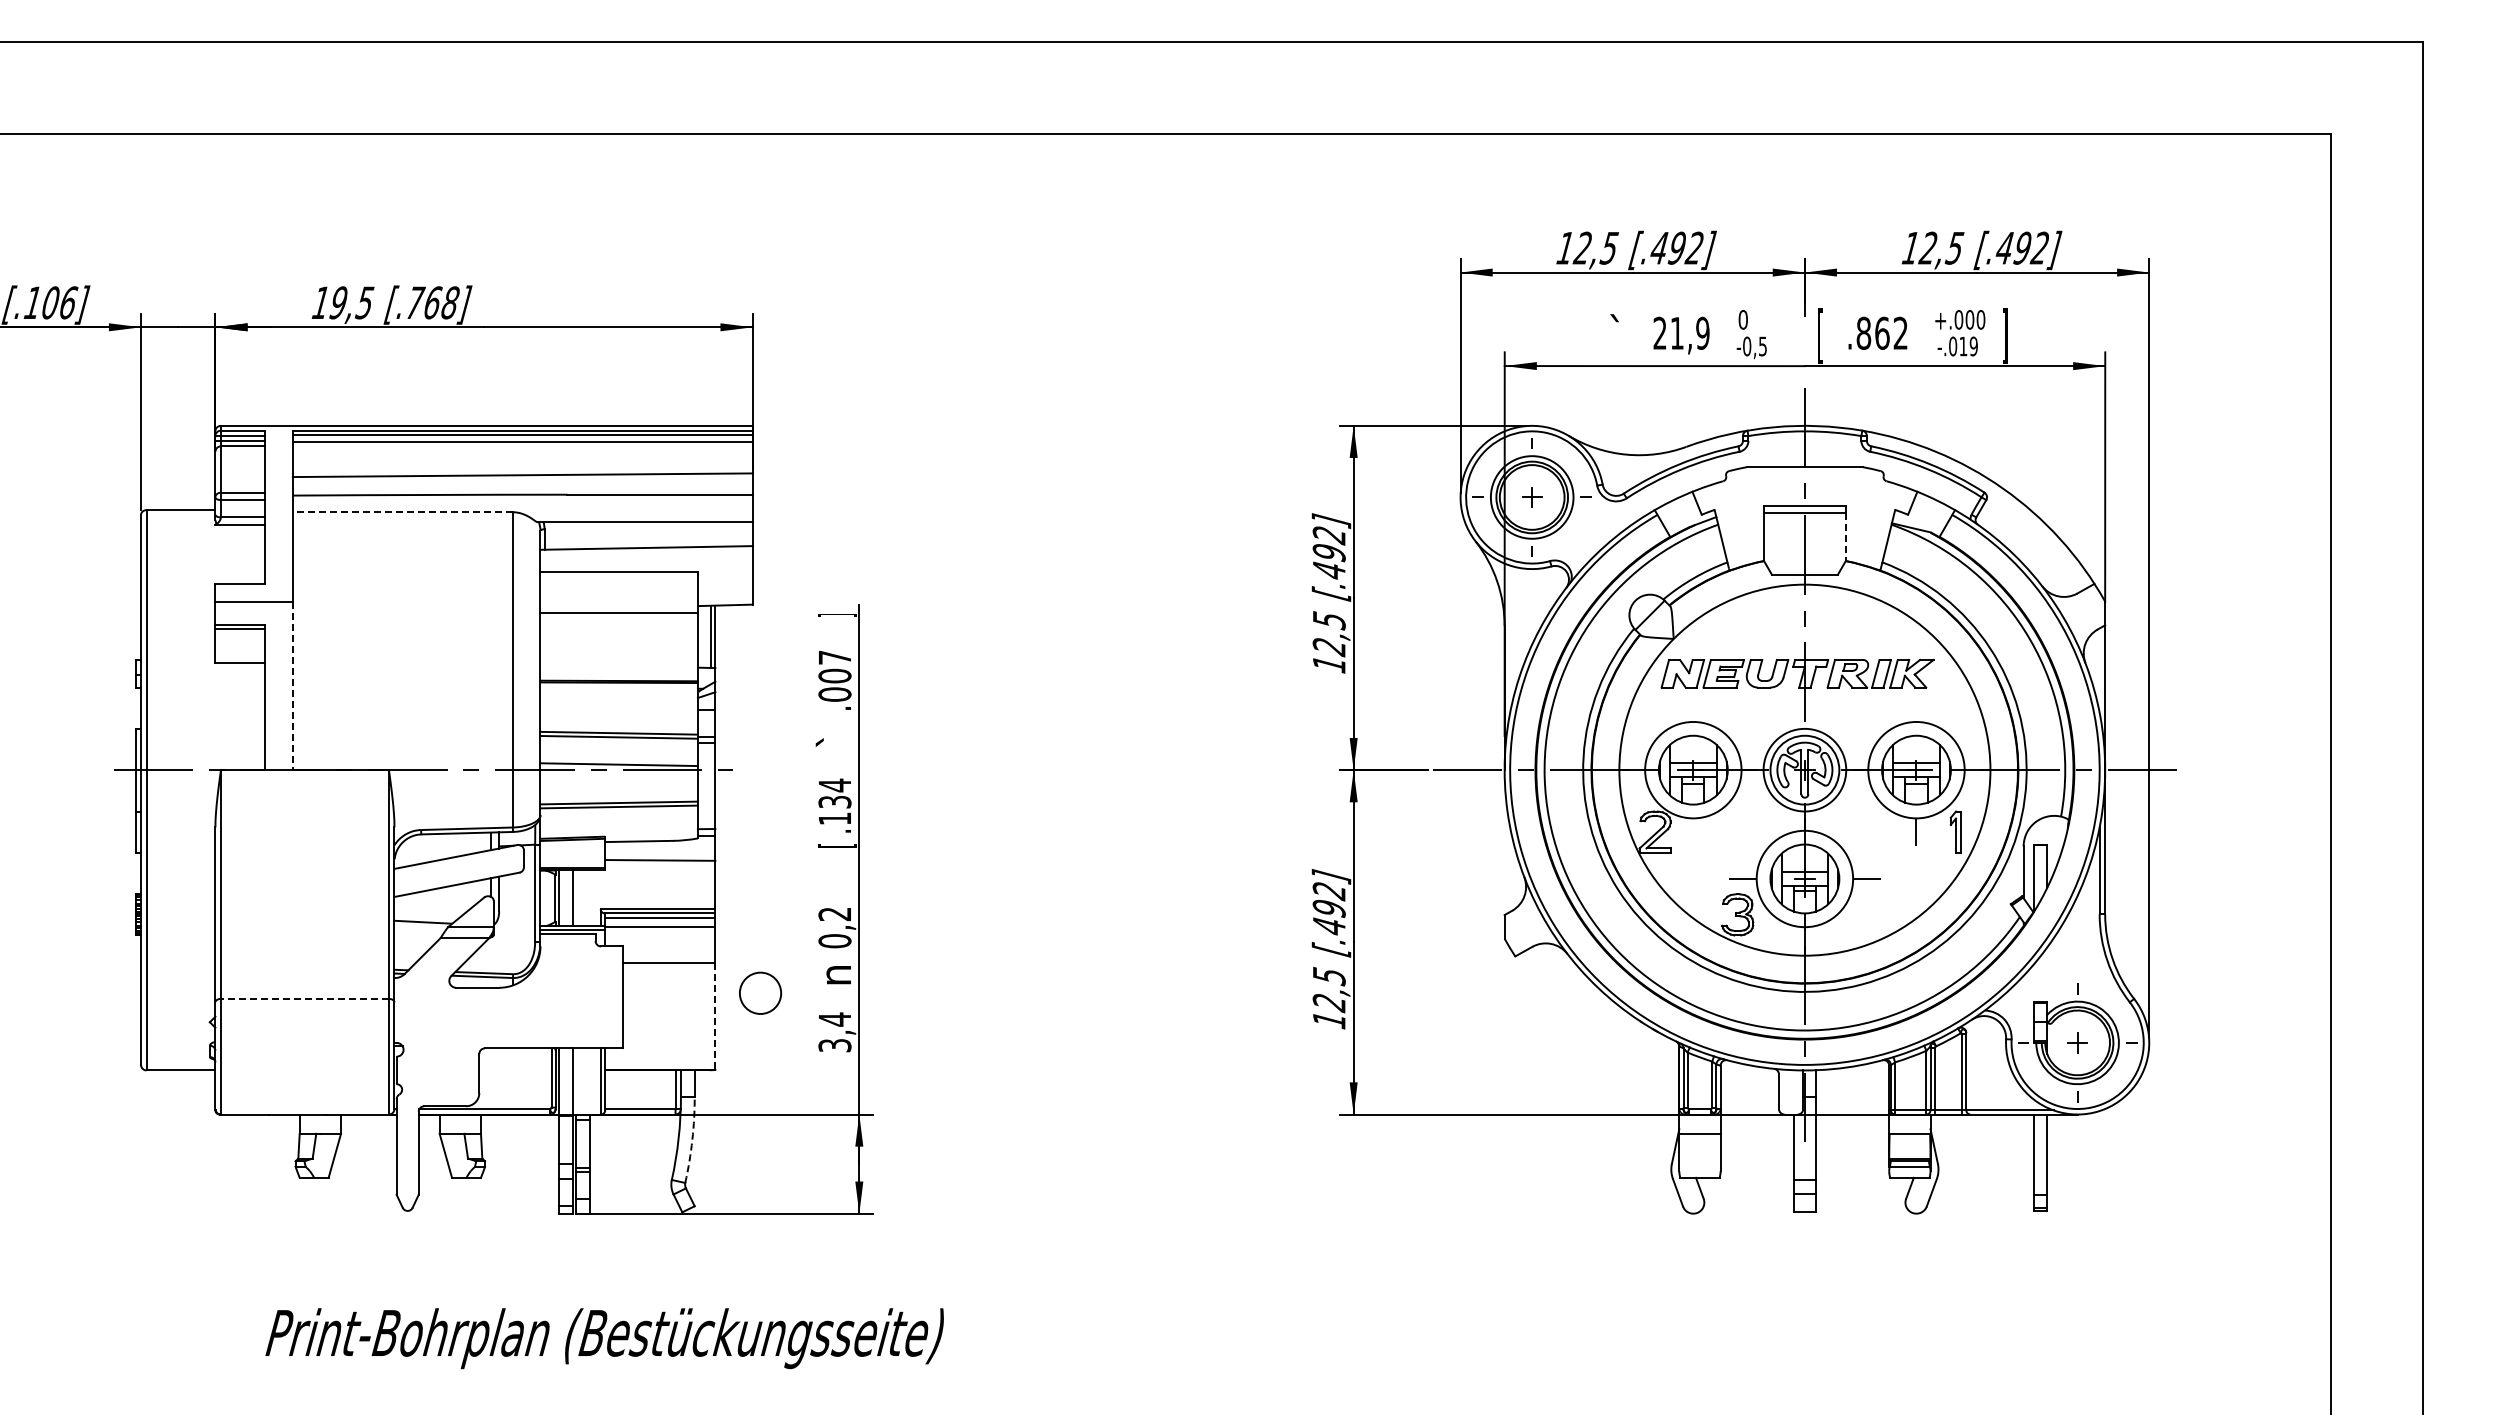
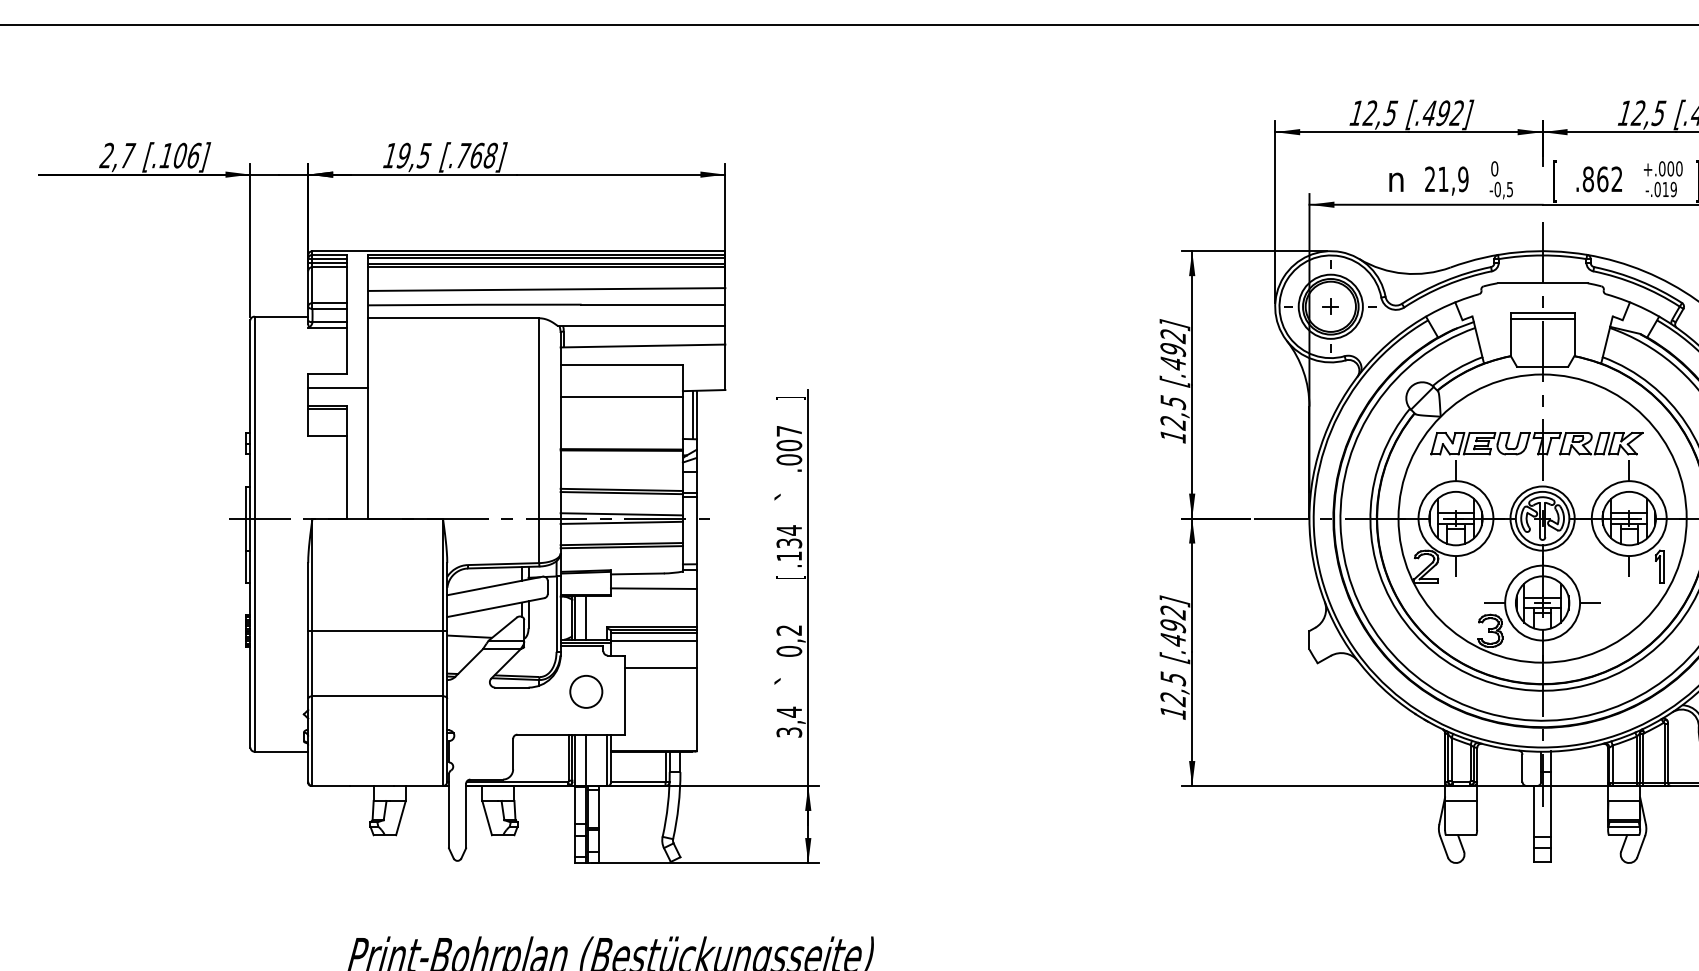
text: (1616, 331) -> (1396, 177), ` -> n
line: (522, 446) -> (546, 267), added
line: (402, 512) -> (453, 318), dashed -> solid
line: (1846, 537) -> (1574, 337), dashed -> solid
line: (292, 686) -> (368, 453), dashed -> solid
line: (1693, 707) -> (1456, 469), added
line: (1916, 707) -> (1629, 469), added
line: (618, 775) -> (621, 522), added
line: (1693, 831) -> (1456, 566), added
line: (304, 914) -> (377, 630), added
text: (832, 975) -> (787, 678), n -> `
circle: (760, 992) -> (586, 691), moved
line: (304, 998) -> (377, 695), dashed -> solid
line: (715, 1016) -> (696, 709), dashed -> solid
arc: (692, 1140) -> (678, 806), dashed -> solid

